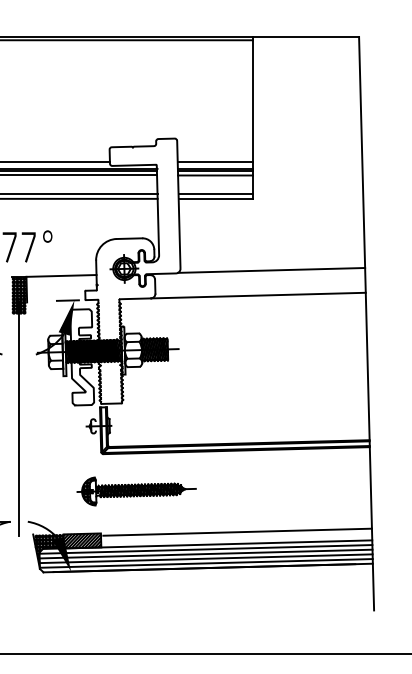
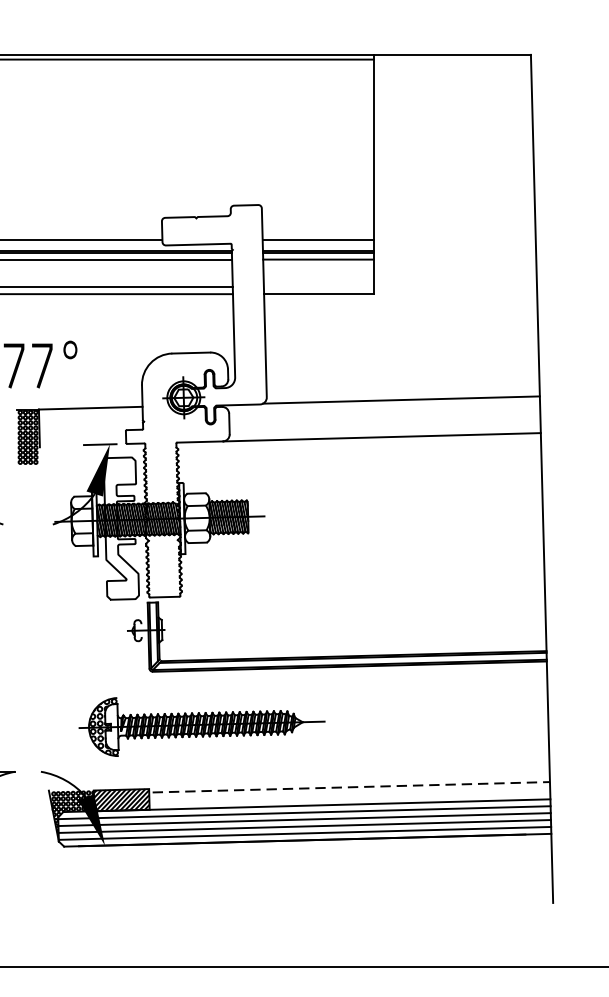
line: (215, 194) -> (318, 287), removed
line: (19, 418) -> (28, 619), removed
part: (136, 491) -> (201, 727), size x1.4
line: (238, 532) -> (352, 787), solid -> dashed

